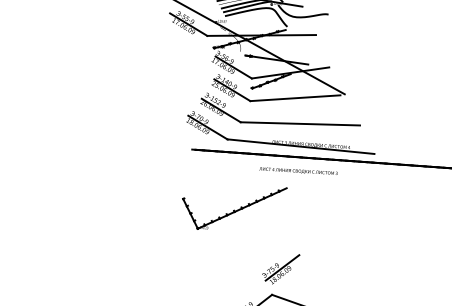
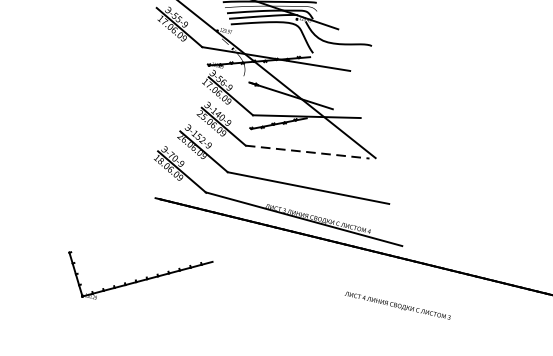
line: (295, 98) -> (307, 152), solid -> dashed
text: (298, 170) -> (397, 304), moved
part: (234, 208) -> (136, 277), moved

